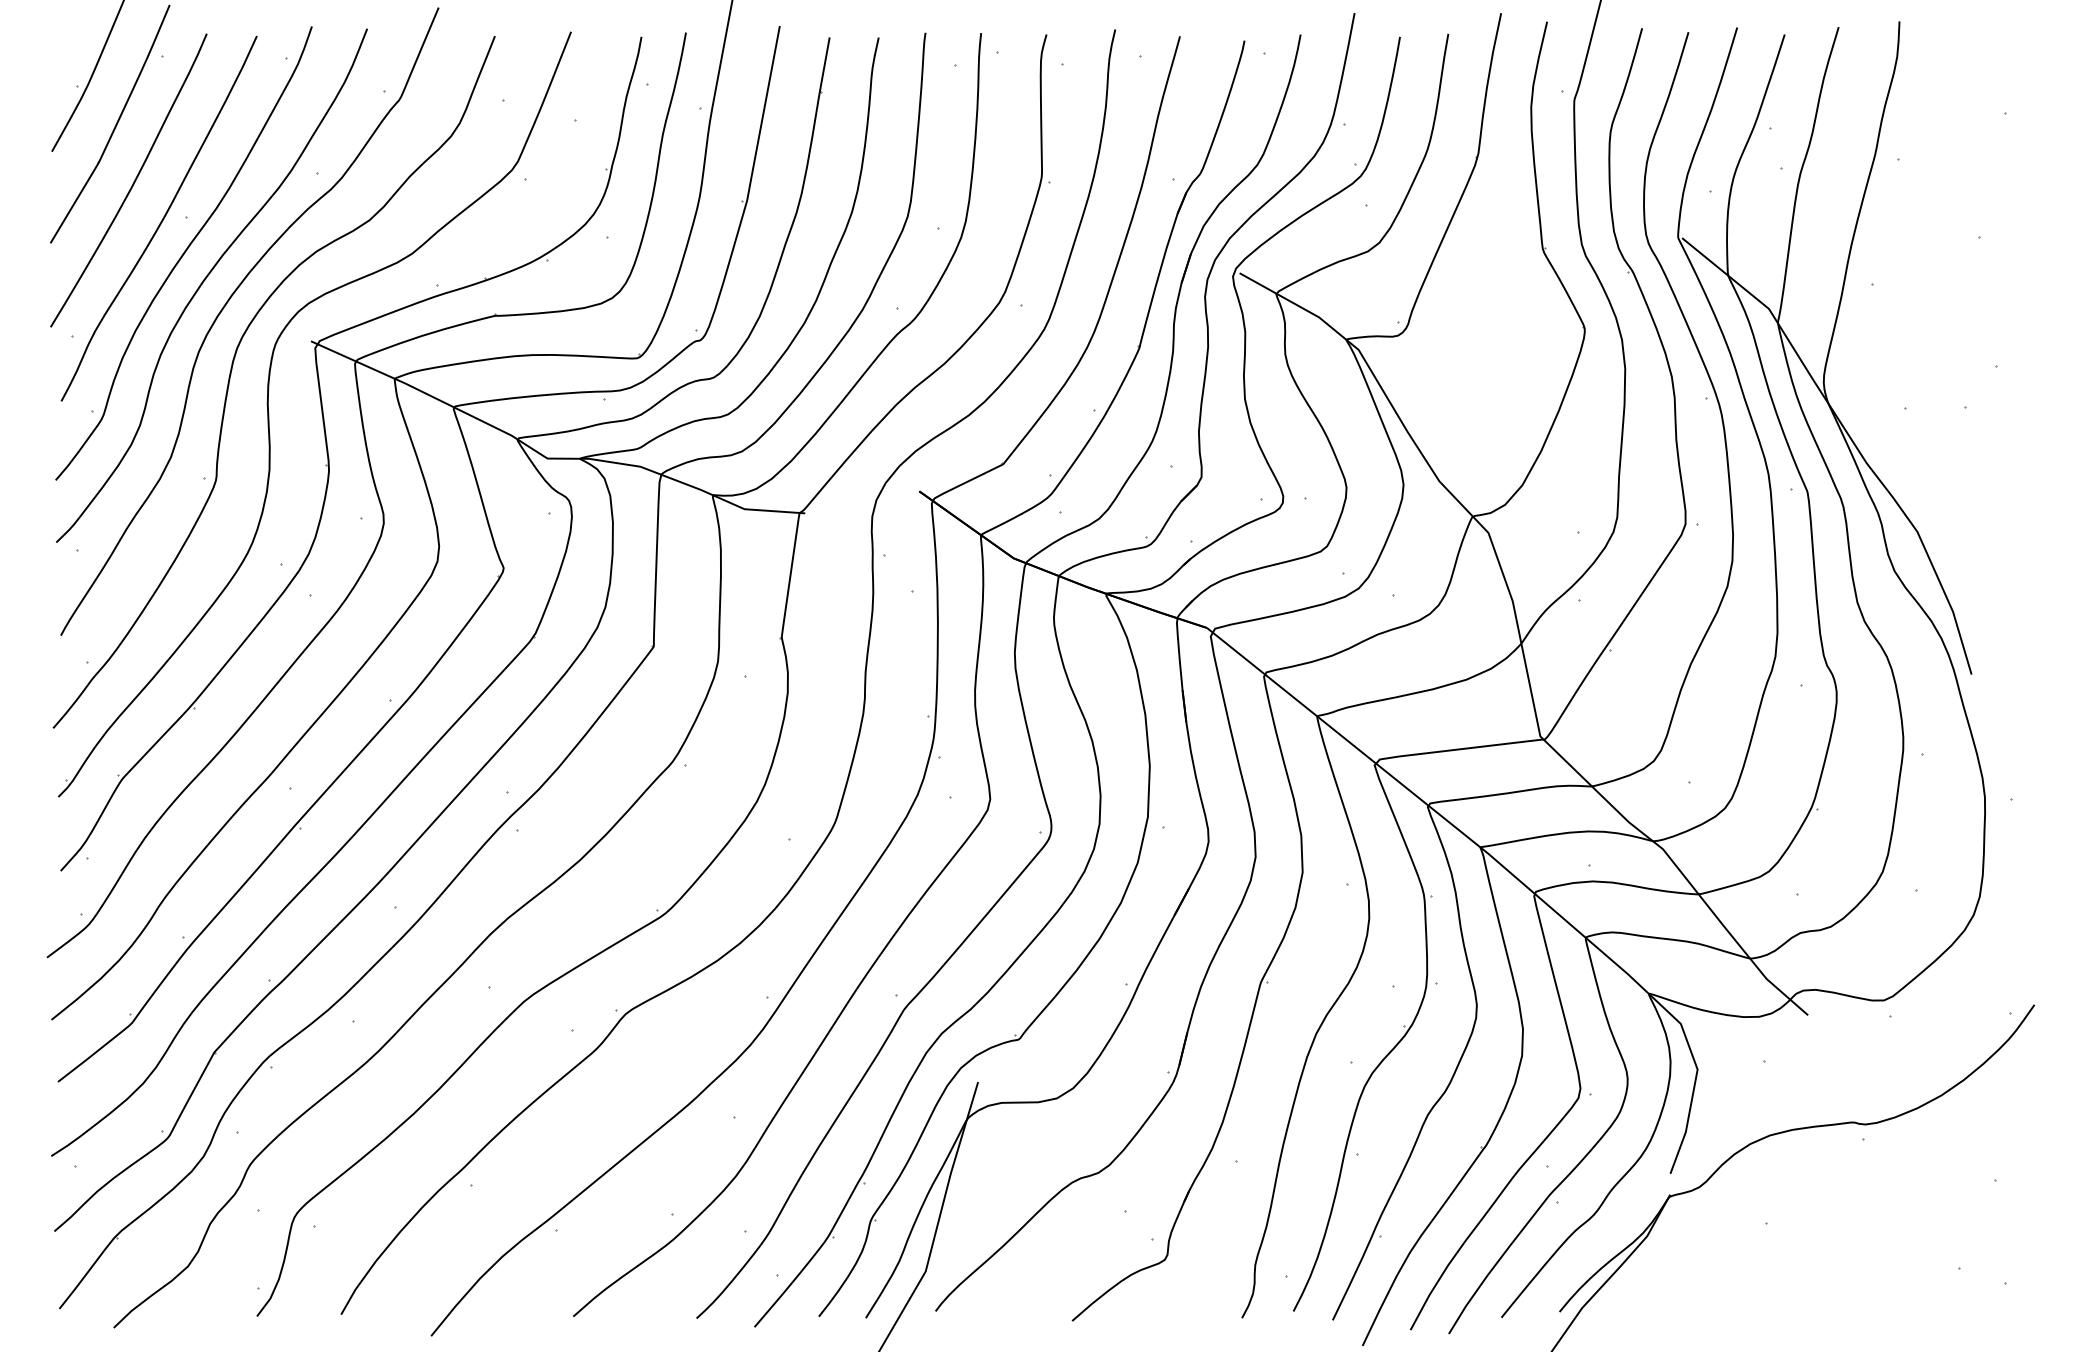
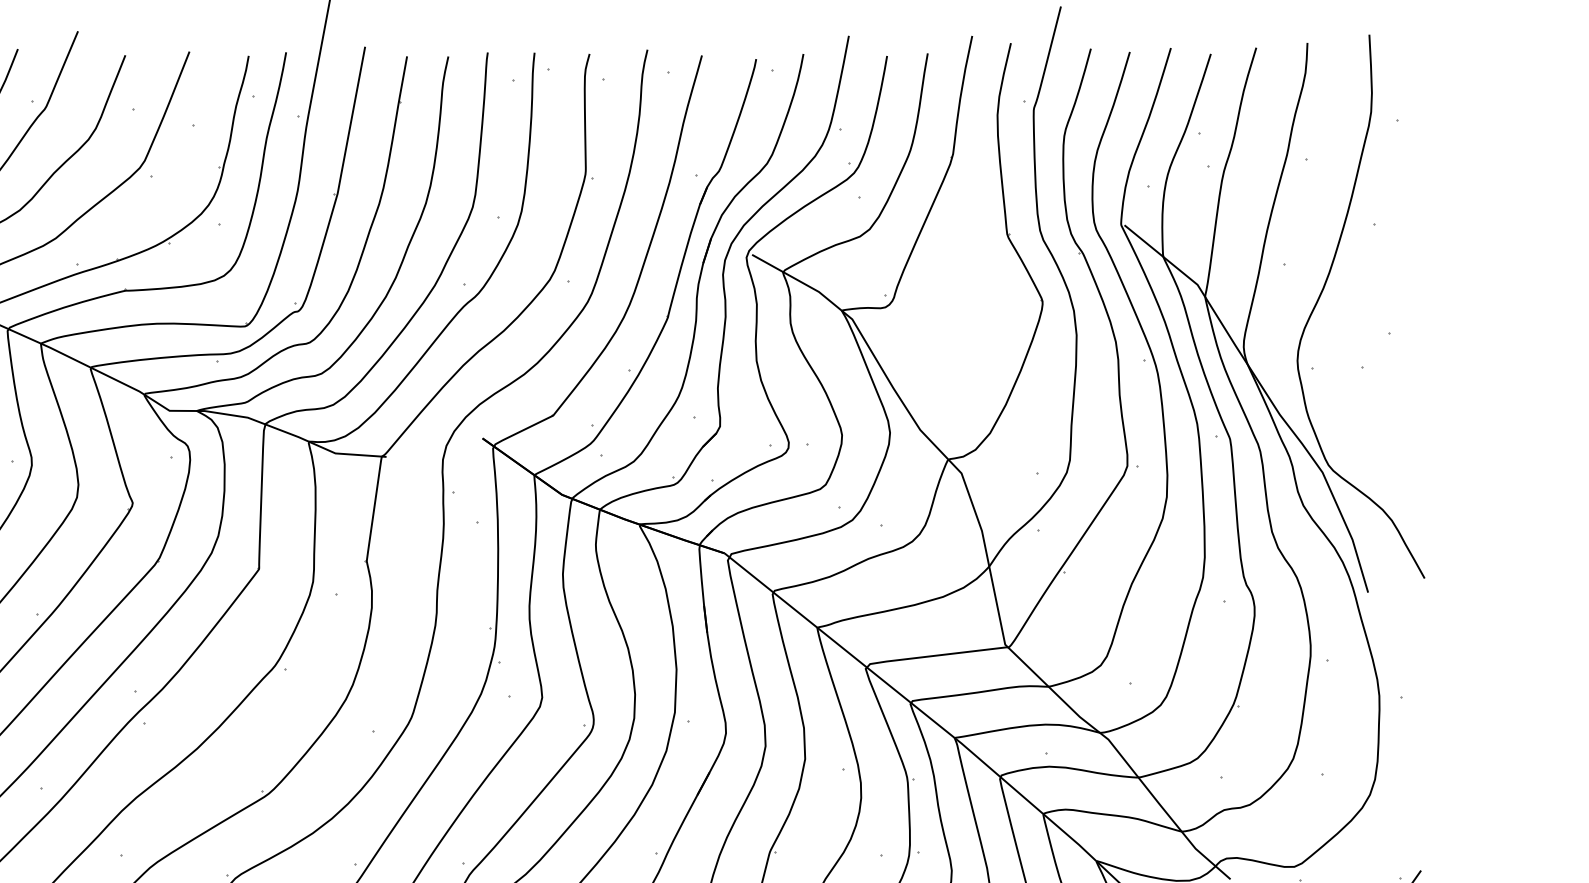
curve: (1919, 313) -> (1324, 288), added

